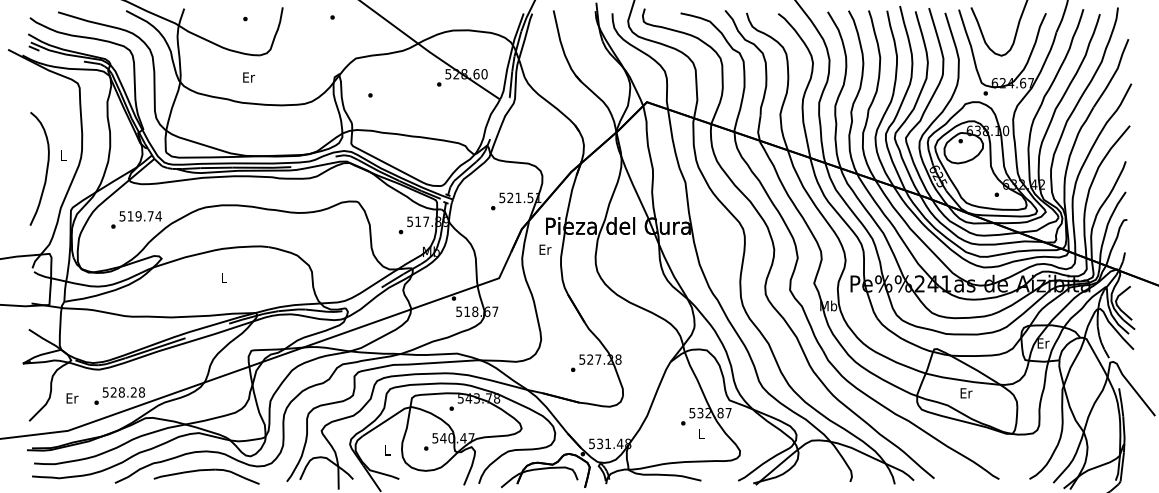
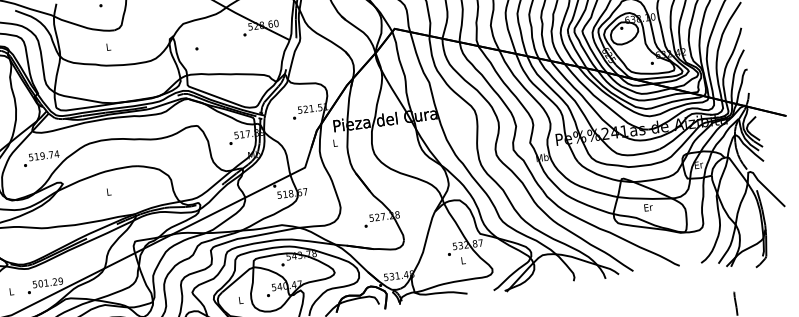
text: (249, 77) -> (109, 47), Er -> L
text: (545, 249) -> (335, 142), Er -> L
text: (127, 392) -> (50, 282), 528.28 -> 501.29
text: (72, 398) -> (11, 291), Er -> L

